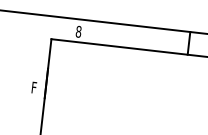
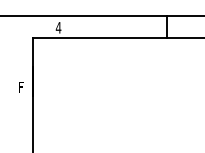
text: (78, 31) -> (58, 27), 8 -> 4

